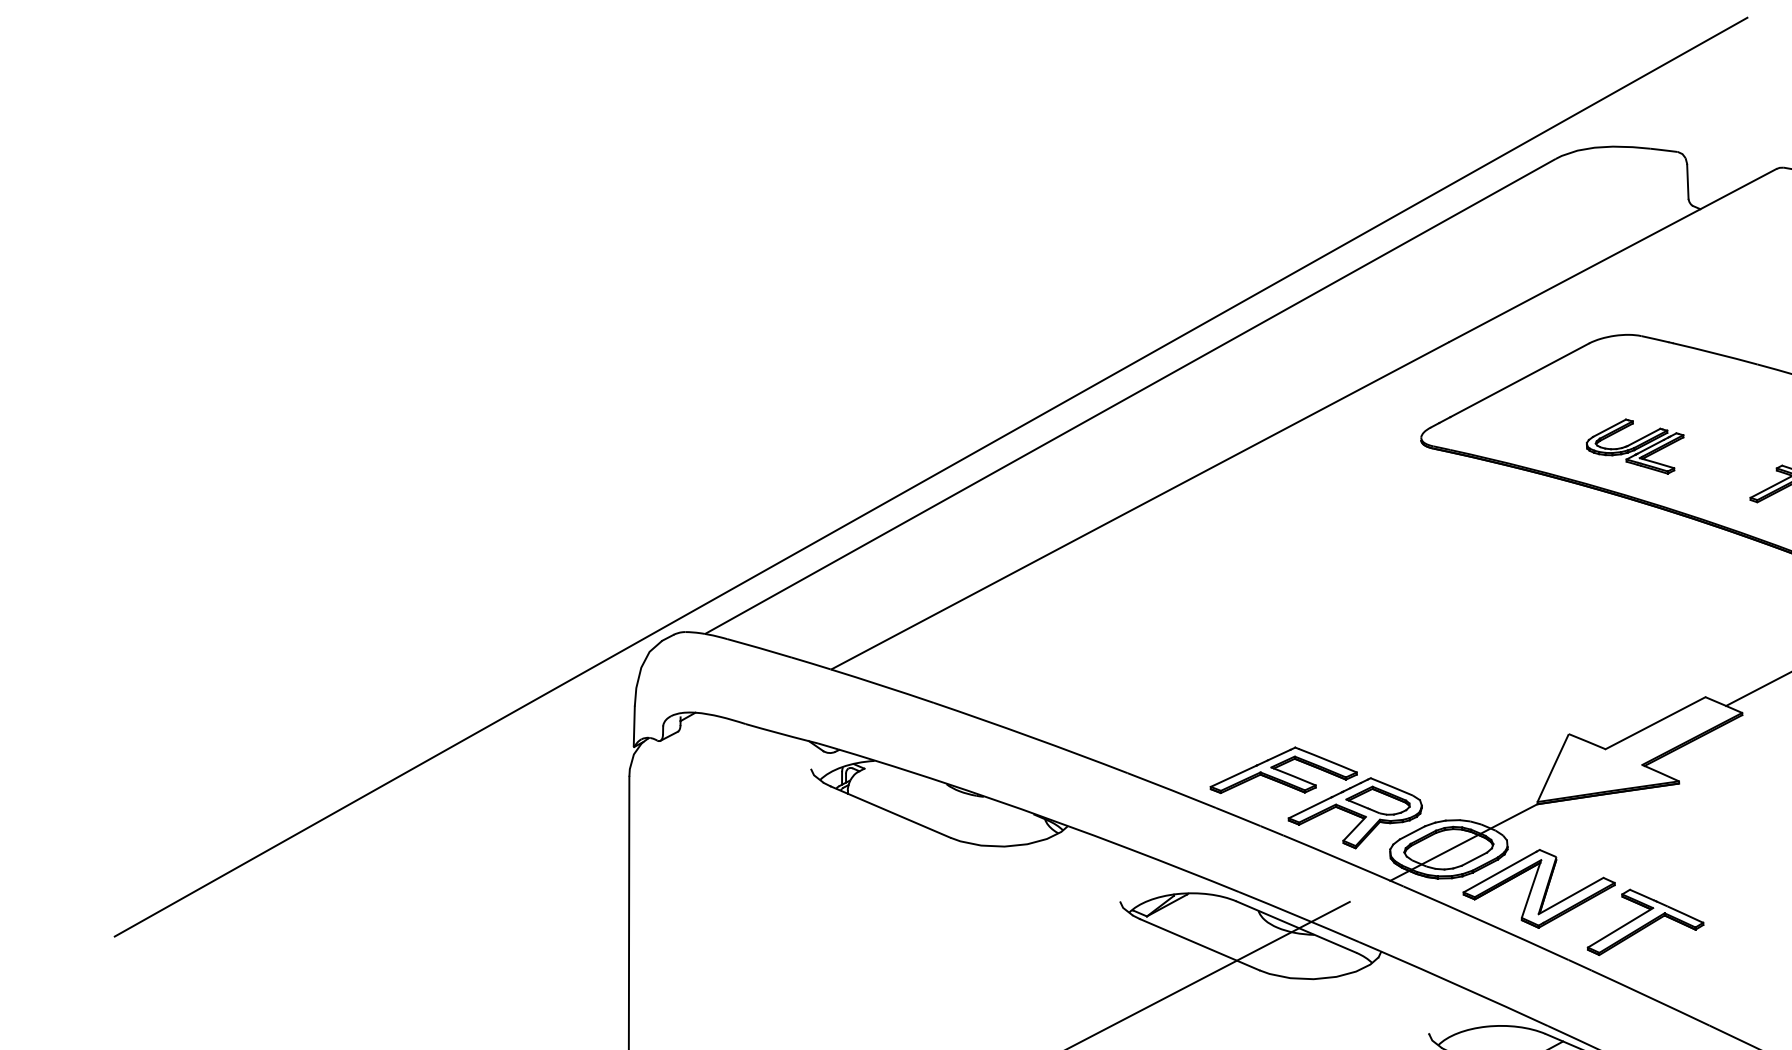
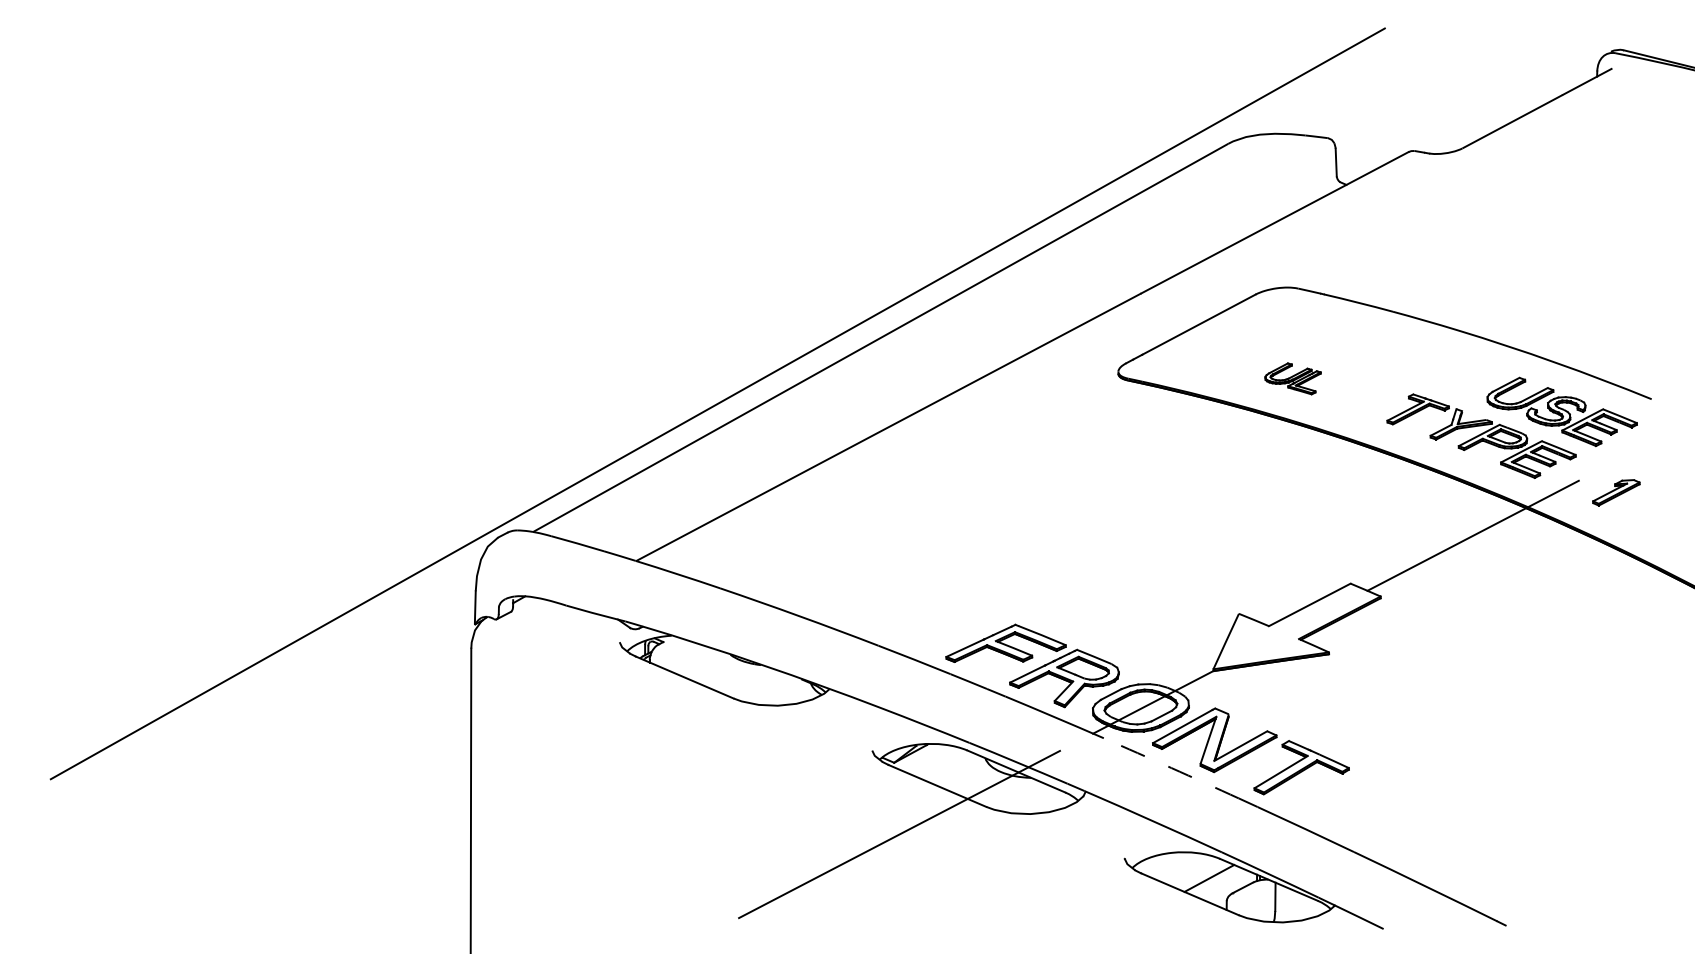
part: (1634, 446) -> (1292, 378), size x0.7
arc: (1486, 923) -> (1171, 768), solid -> dashed

